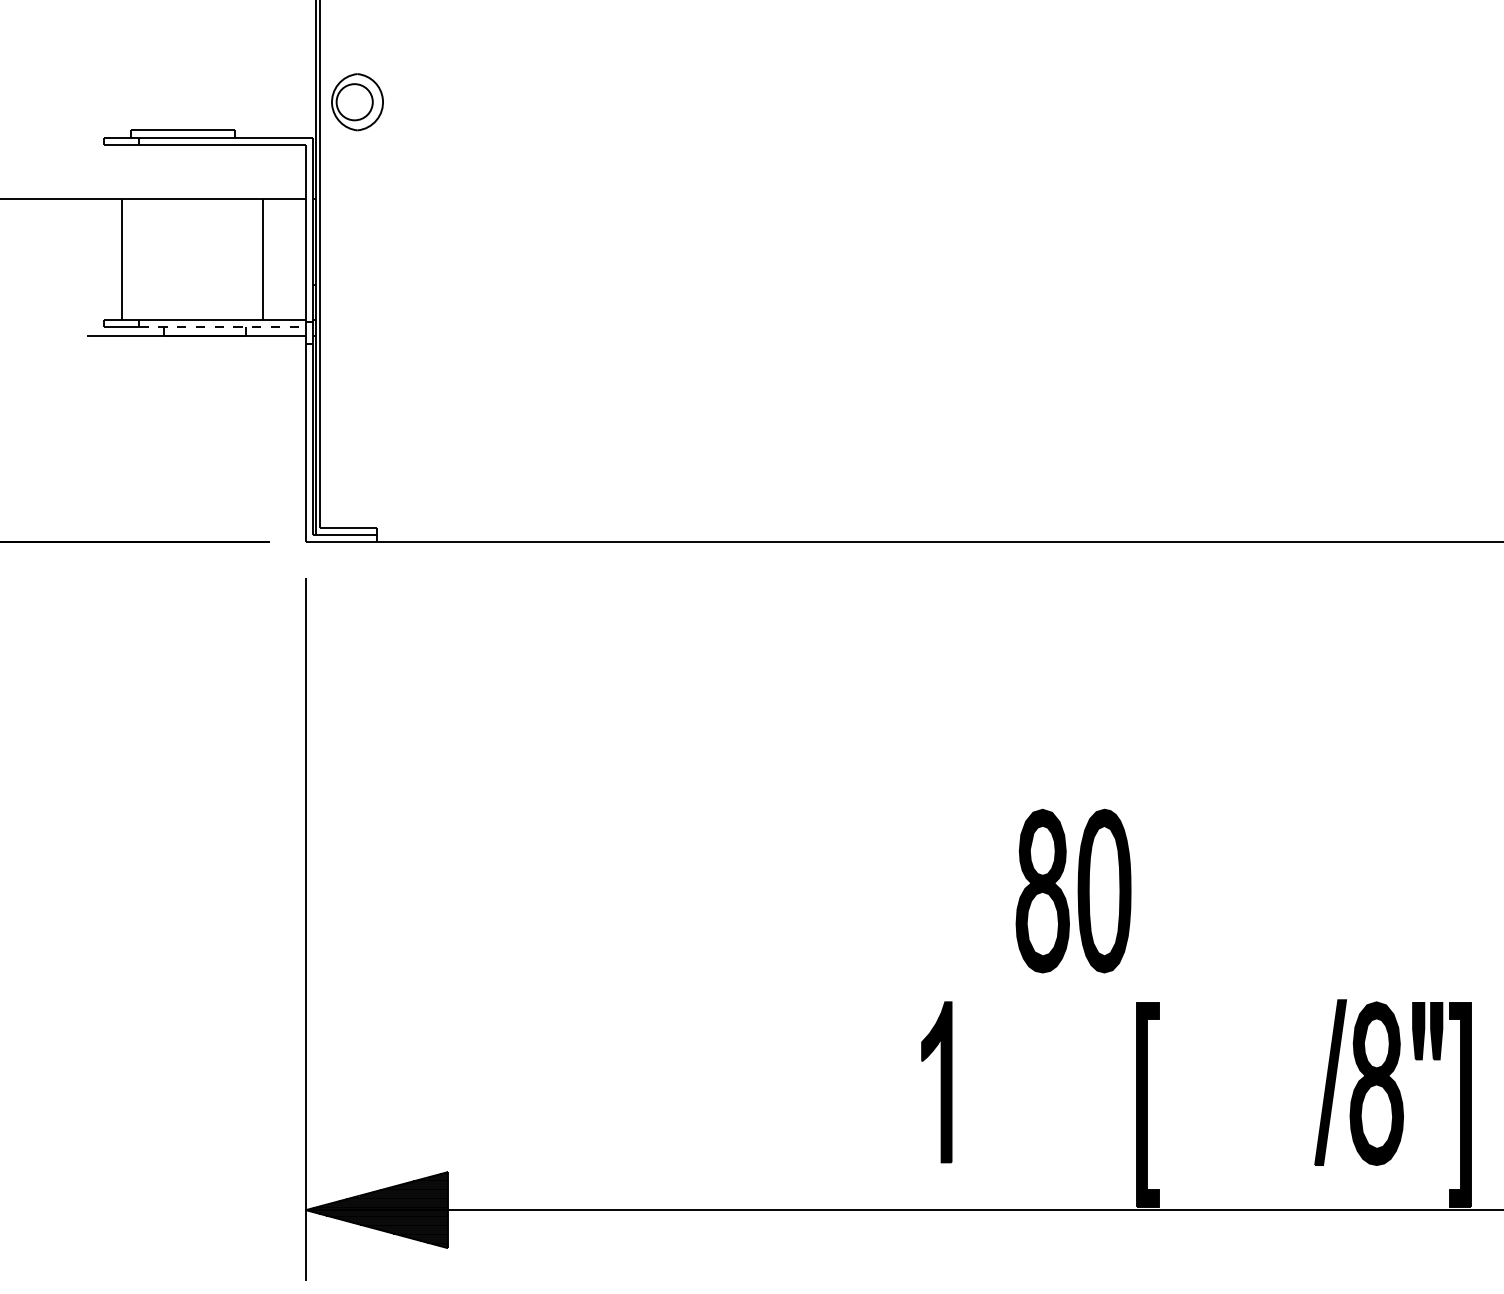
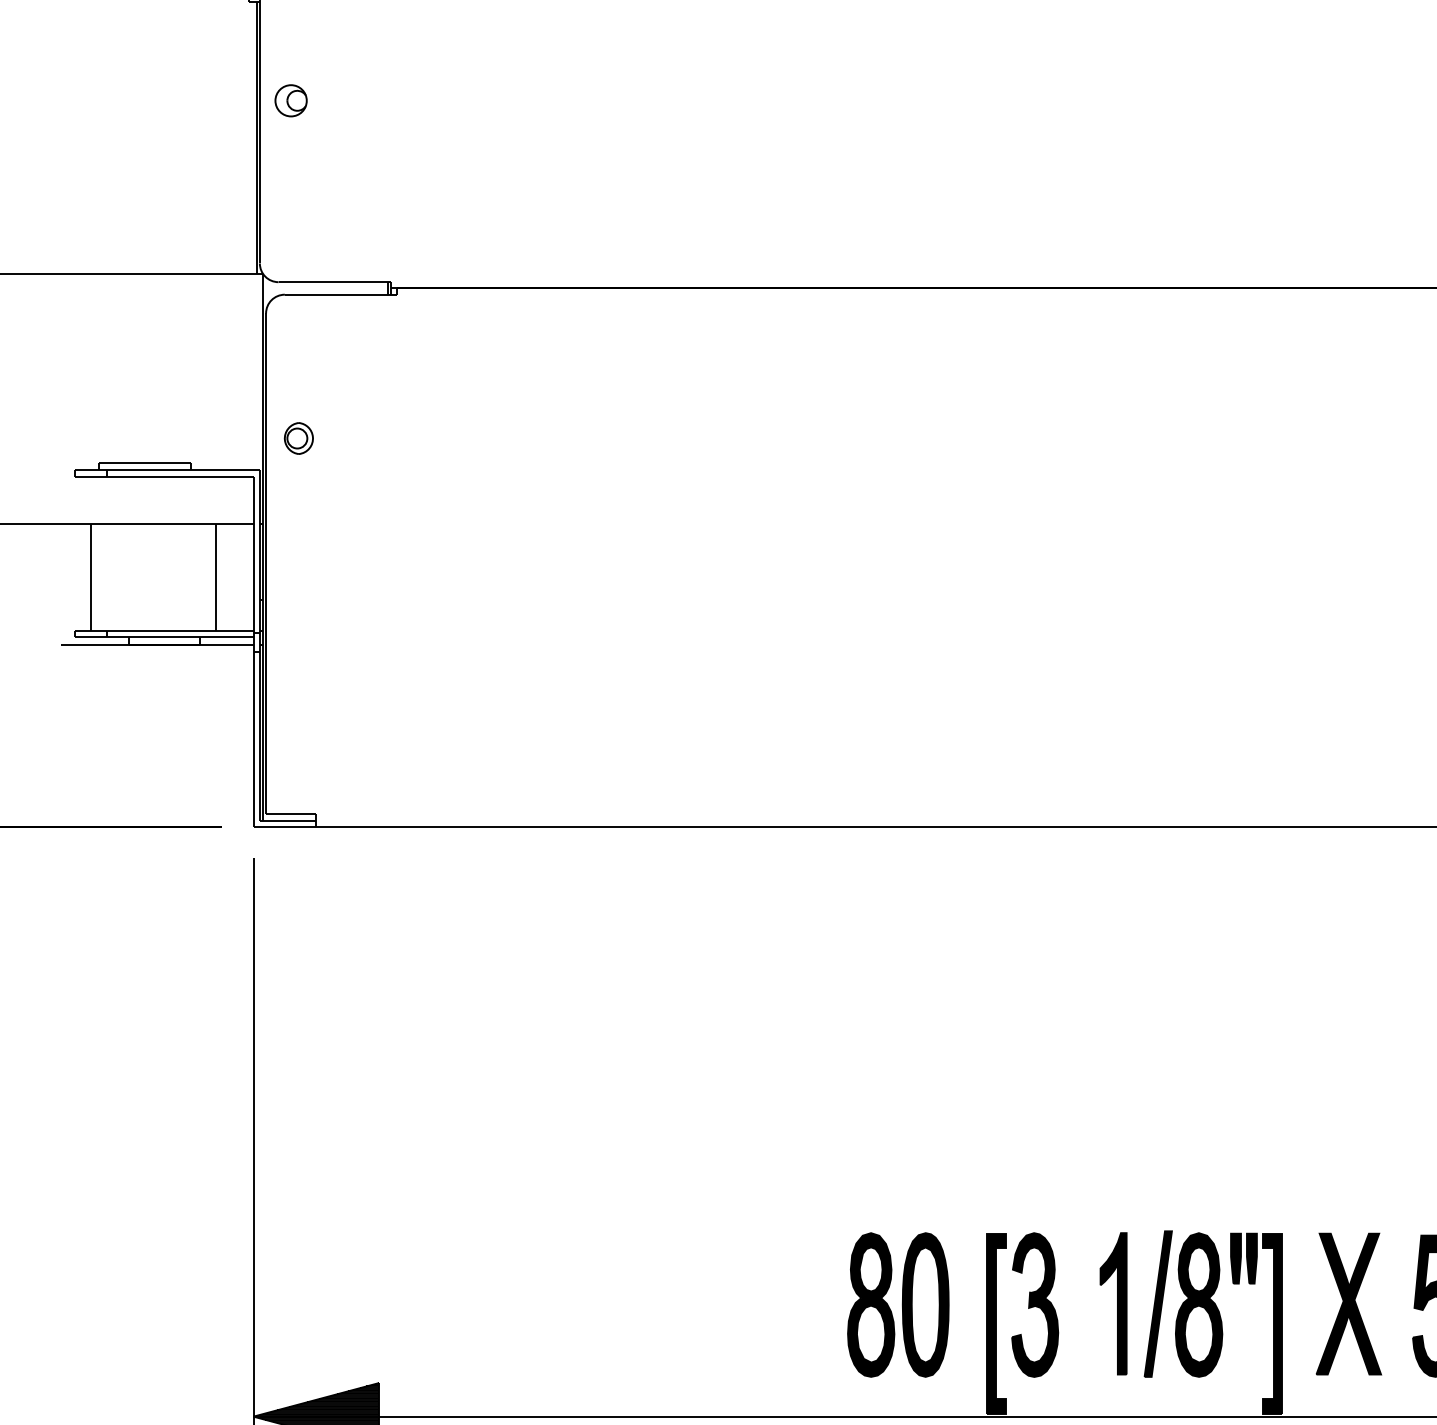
part: (356, 102) -> (298, 438), size x0.62
line: (223, 327) -> (180, 637), dashed -> solid
part: (1073, 890) -> (898, 1304), moved
part: (936, 1081) -> (1113, 1303), moved
part: (1191, 1083) -> (1035, 1304), added

